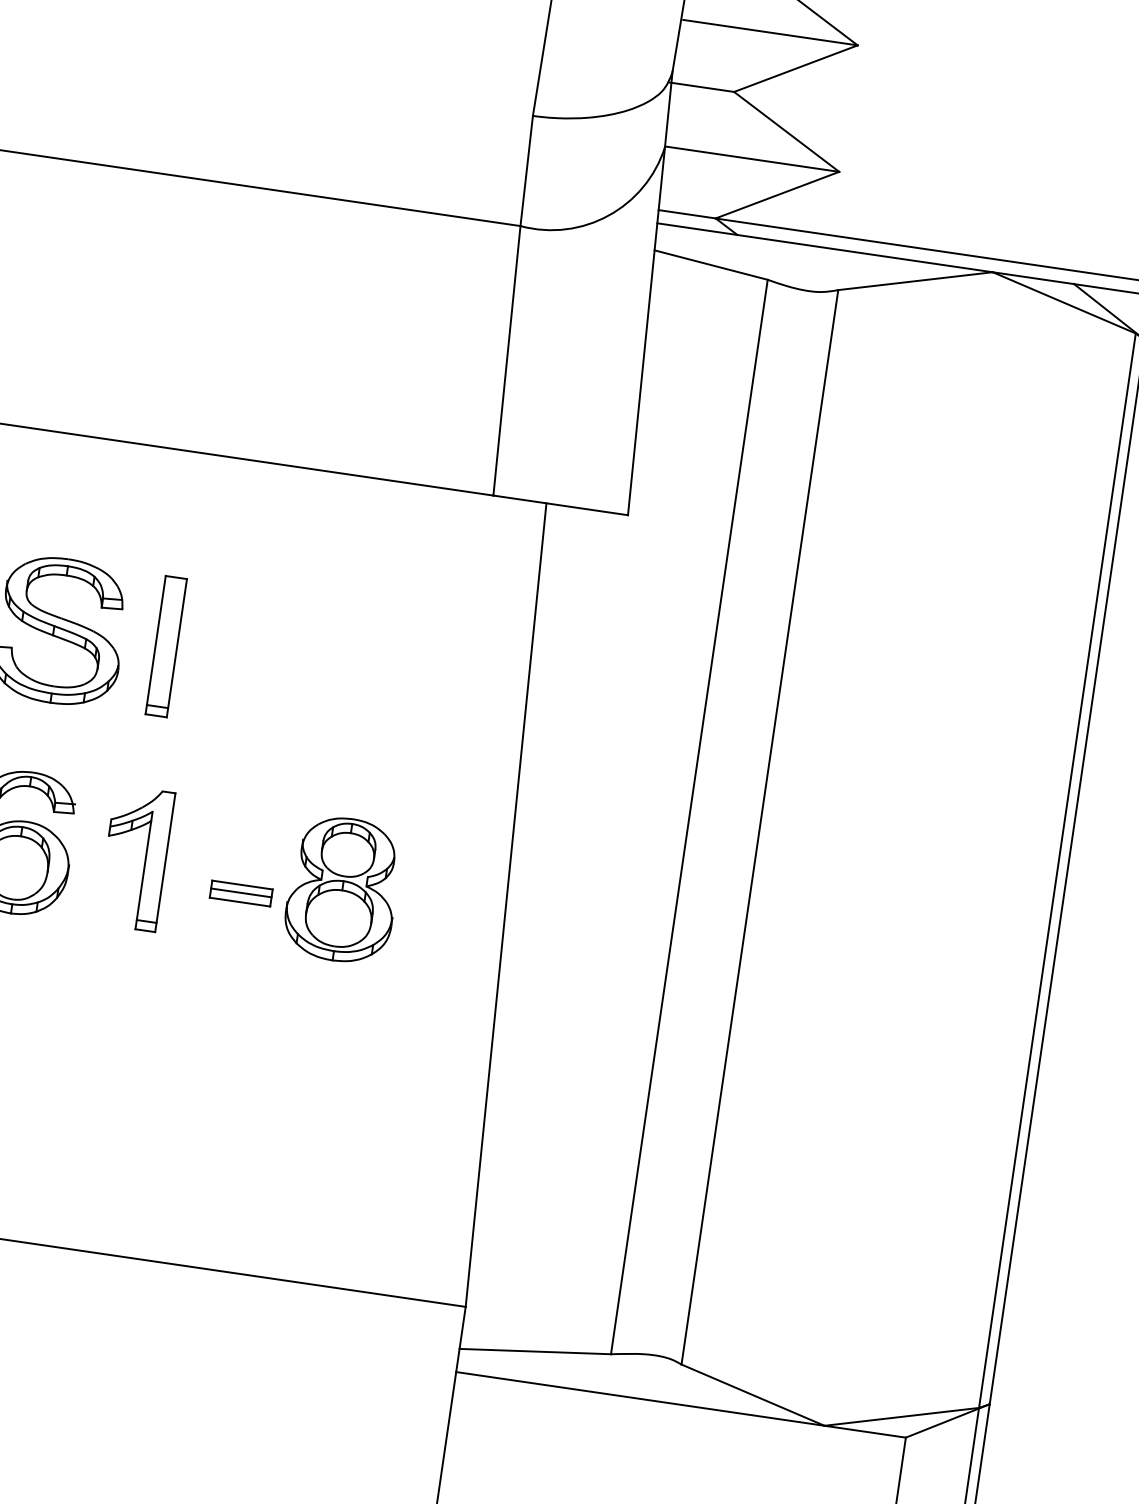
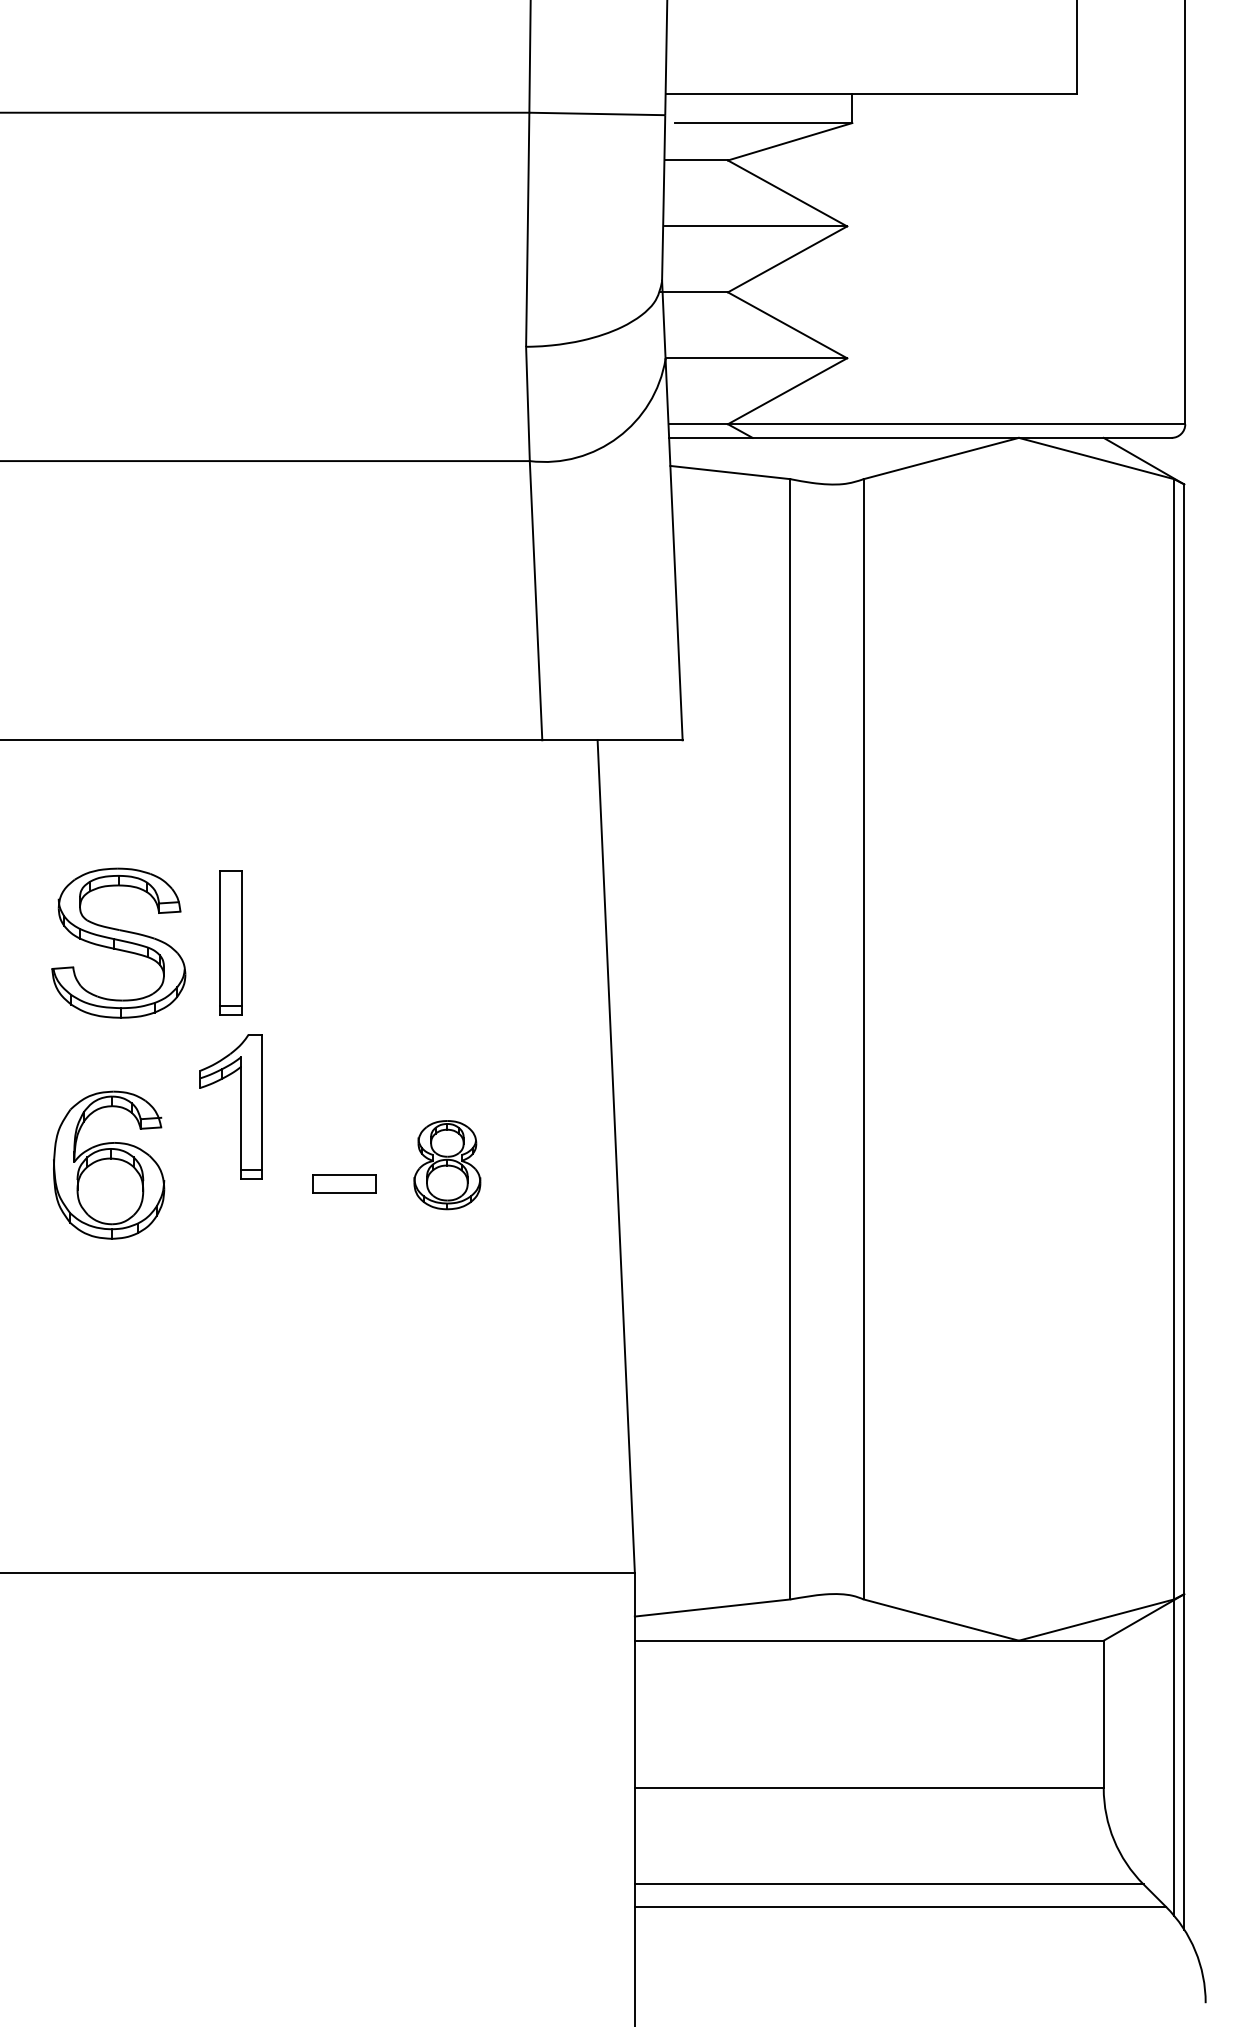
part: (144, 859) -> (240, 1106), moved
part: (343, 889) -> (447, 1164), size x0.6
line: (240, 892) -> (343, 1183), removed

